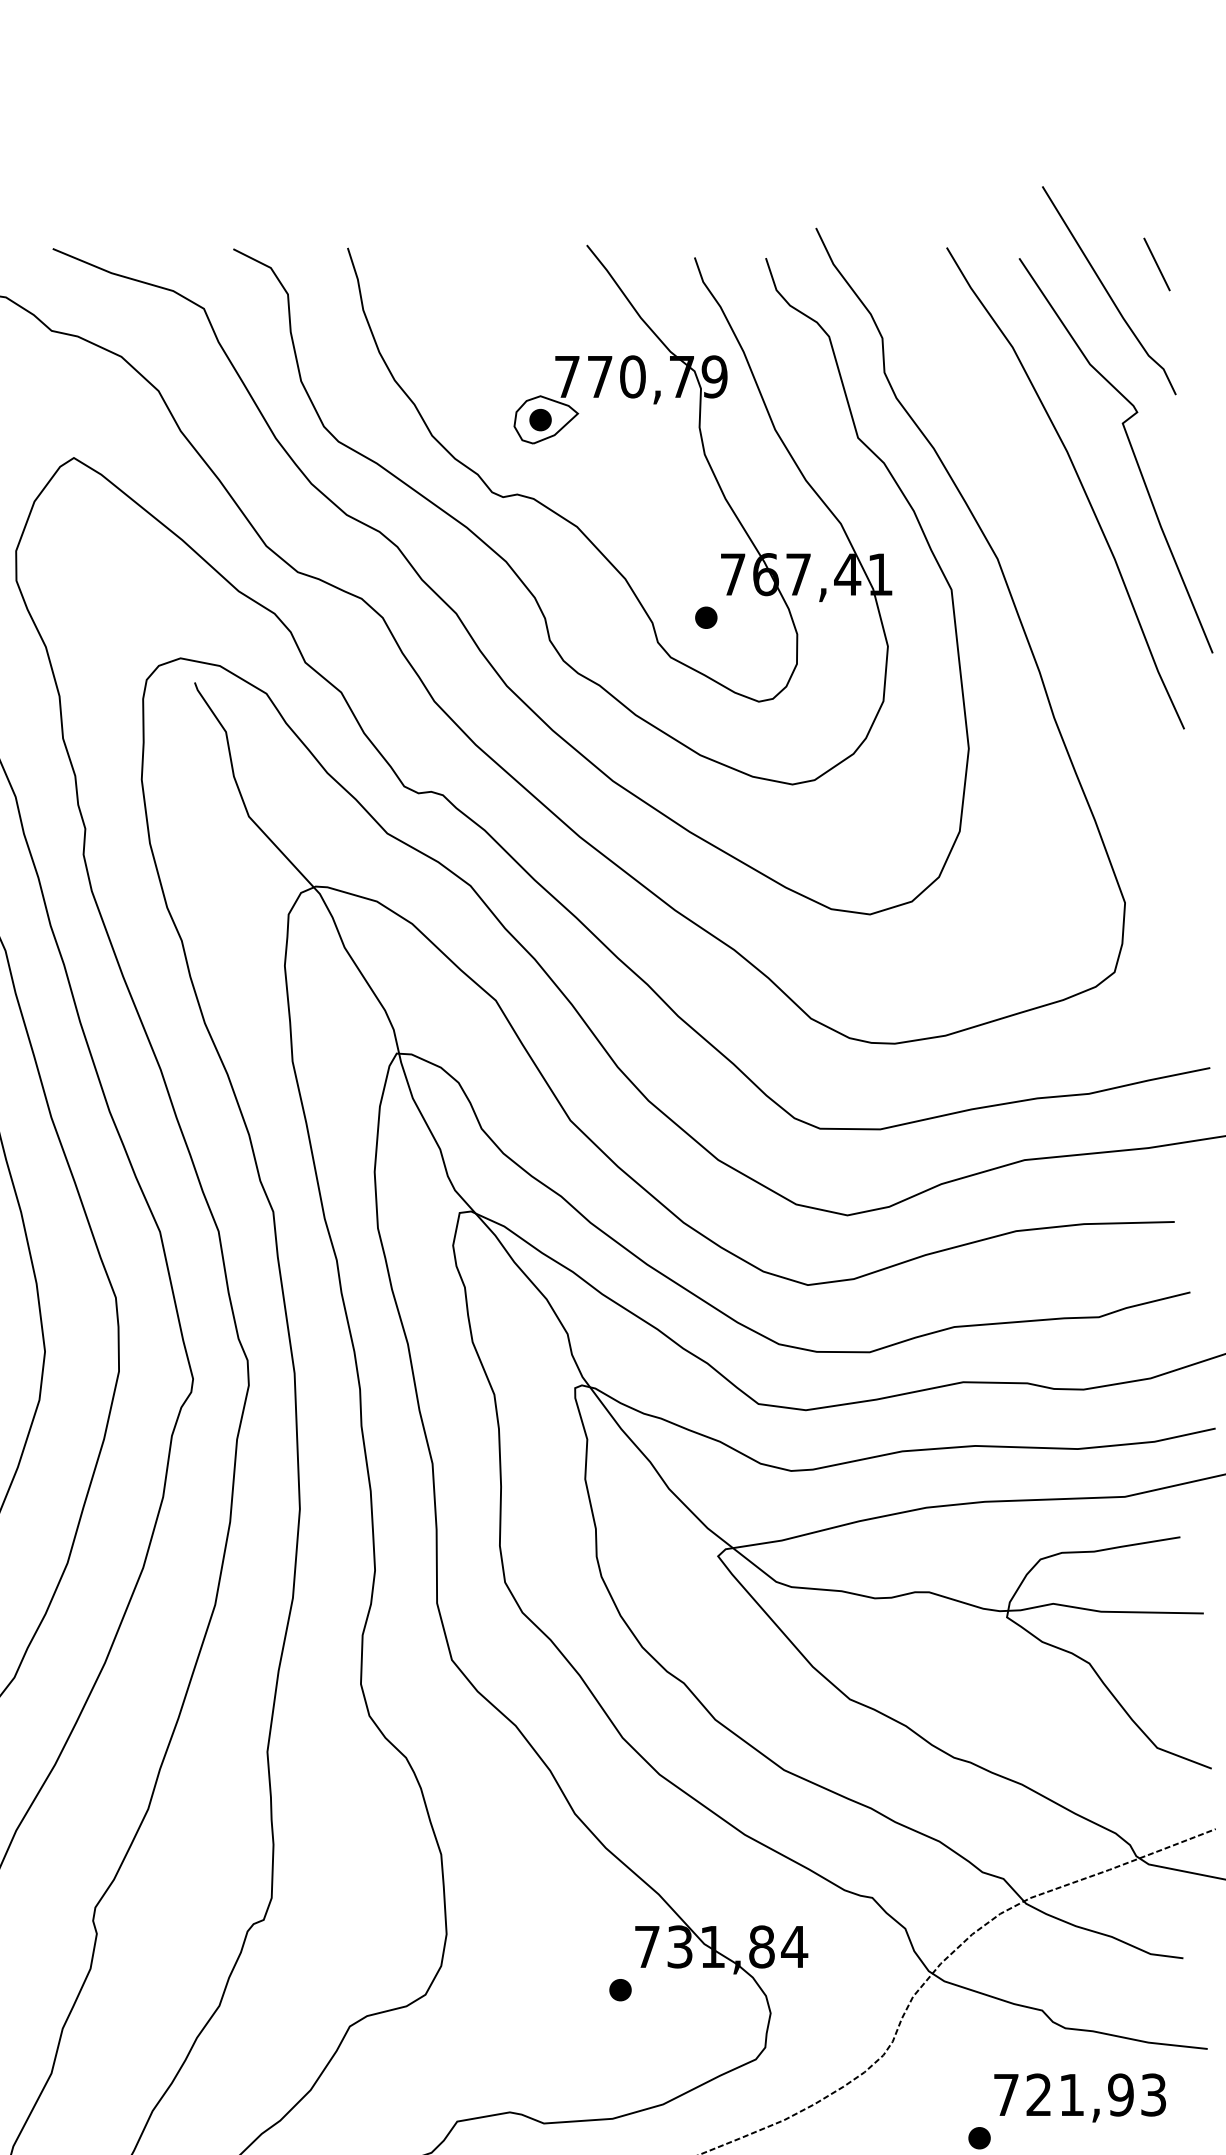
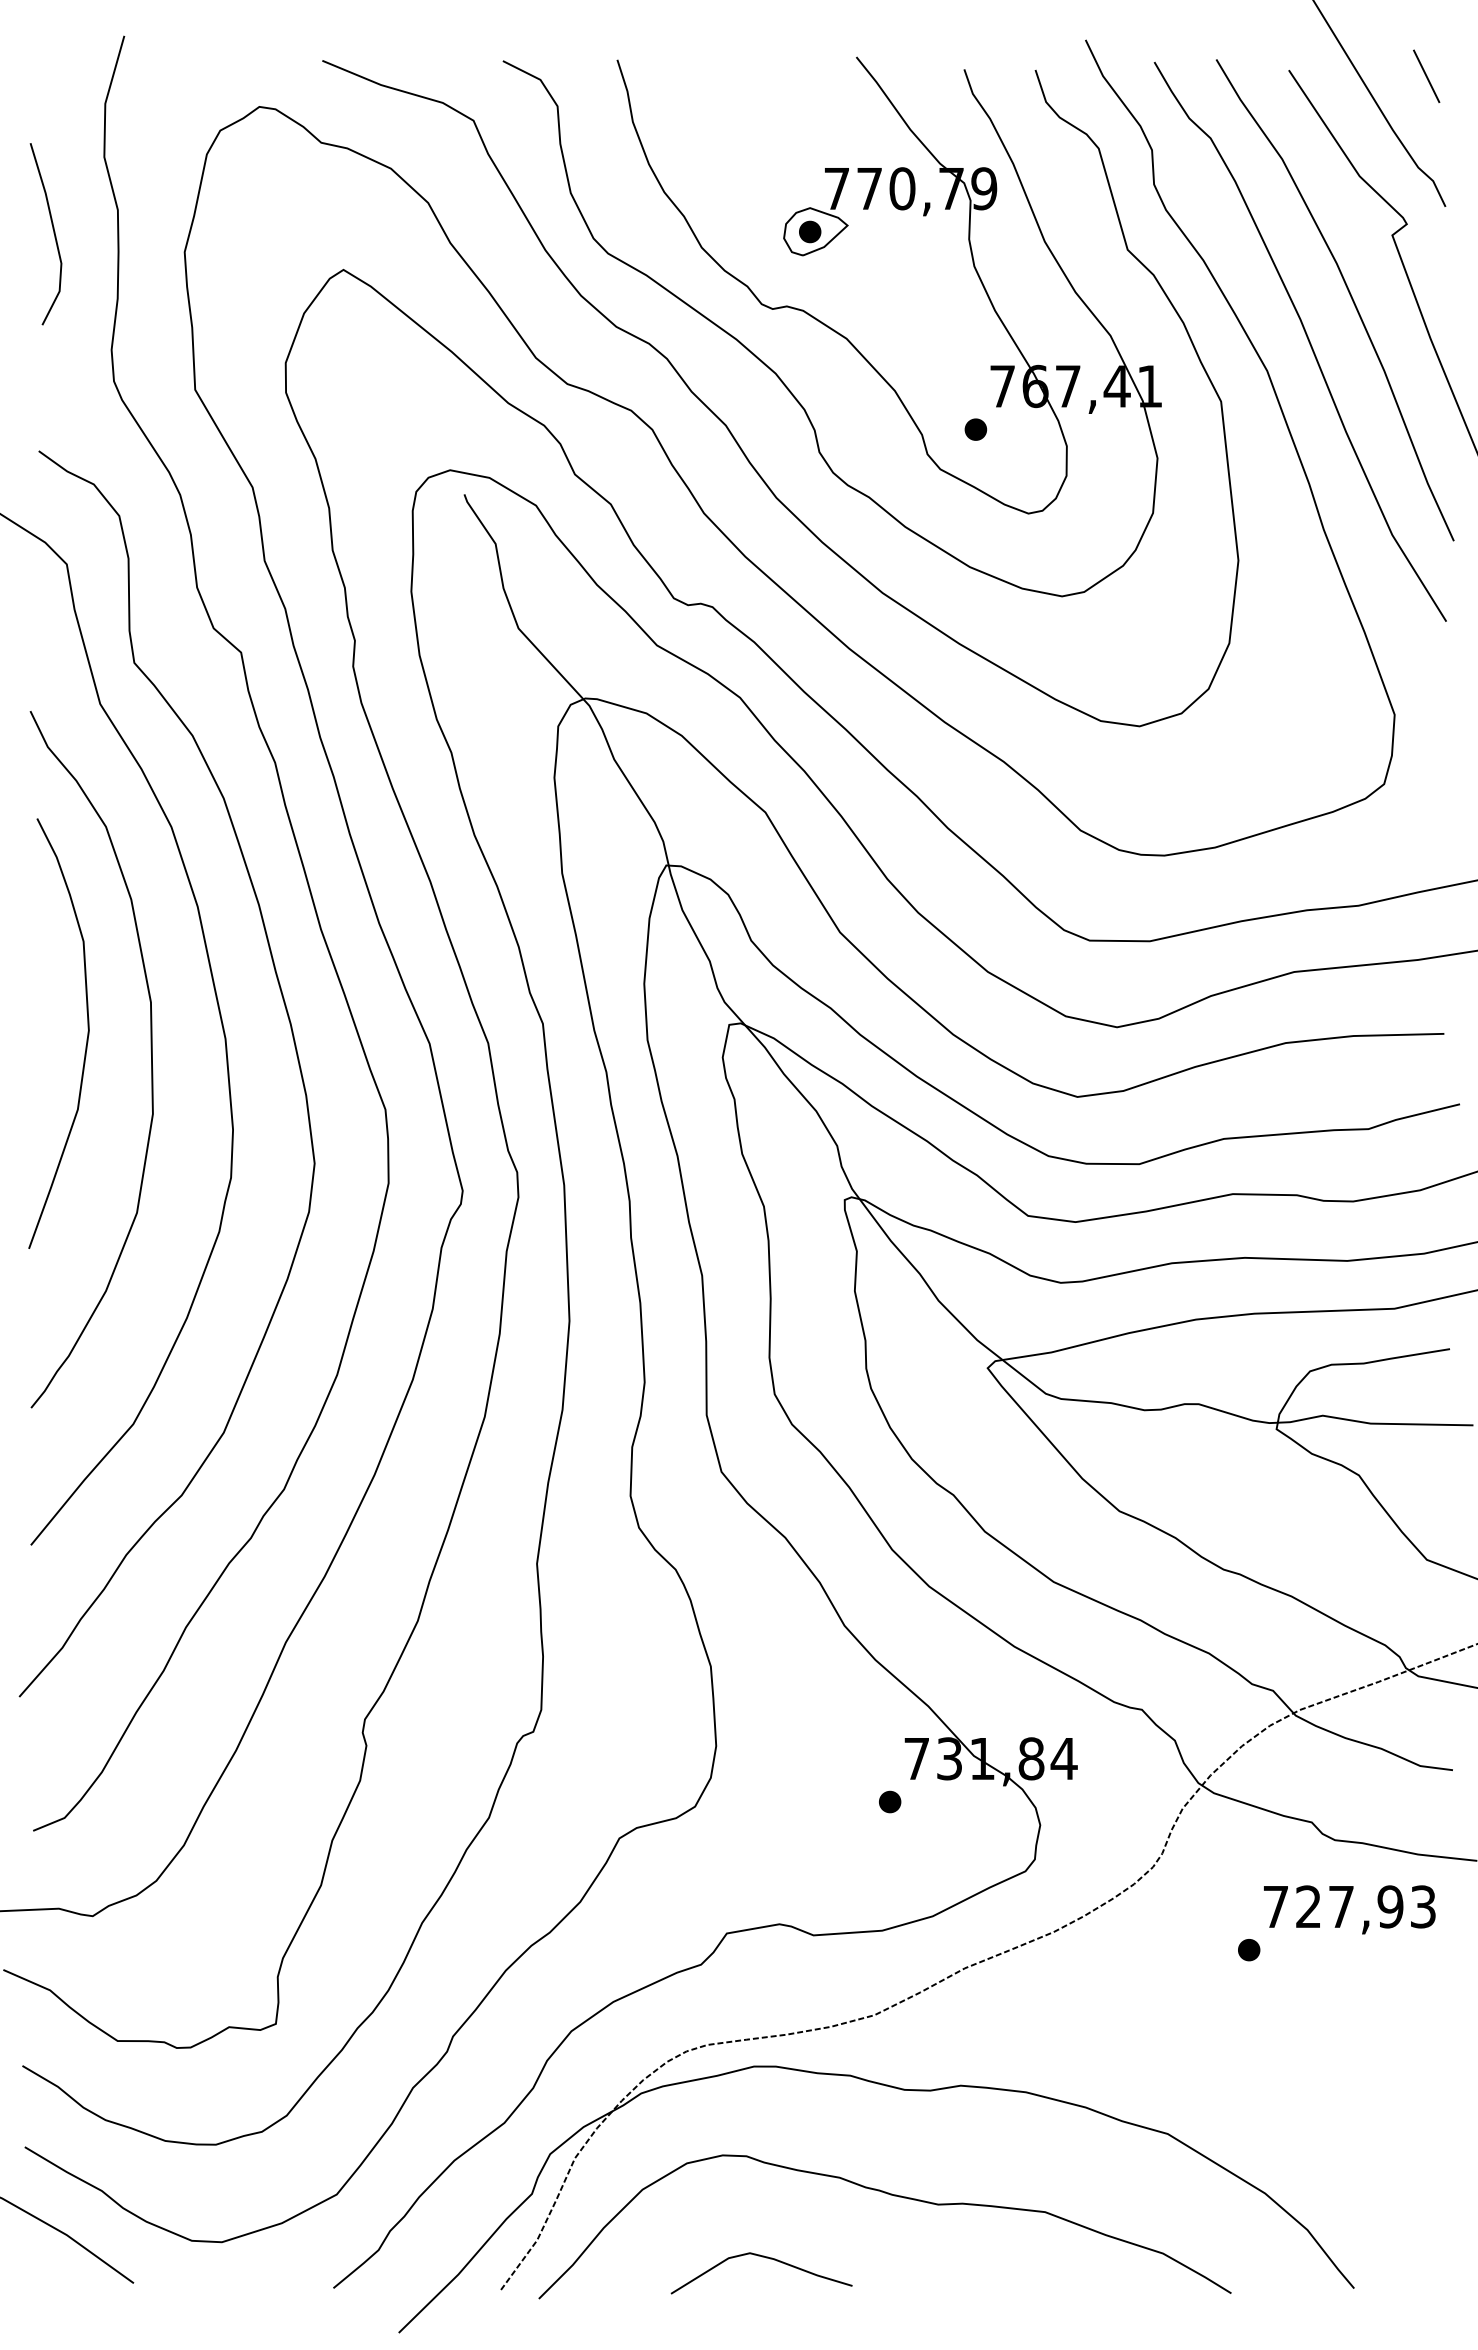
curve: (1036, 525) -> (1306, 337), added
text: (1071, 2094) -> (1341, 1906), 721,93 -> 727,93

